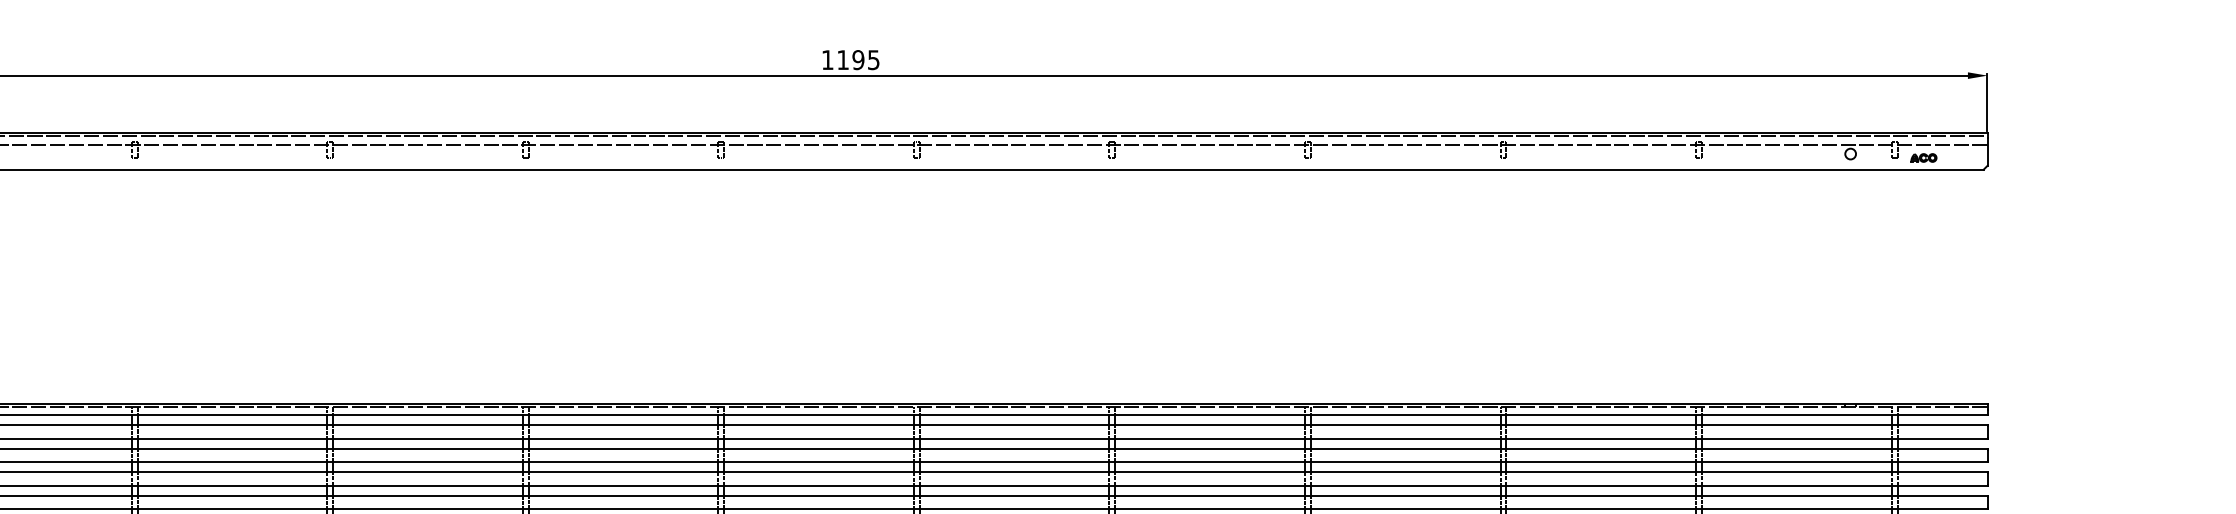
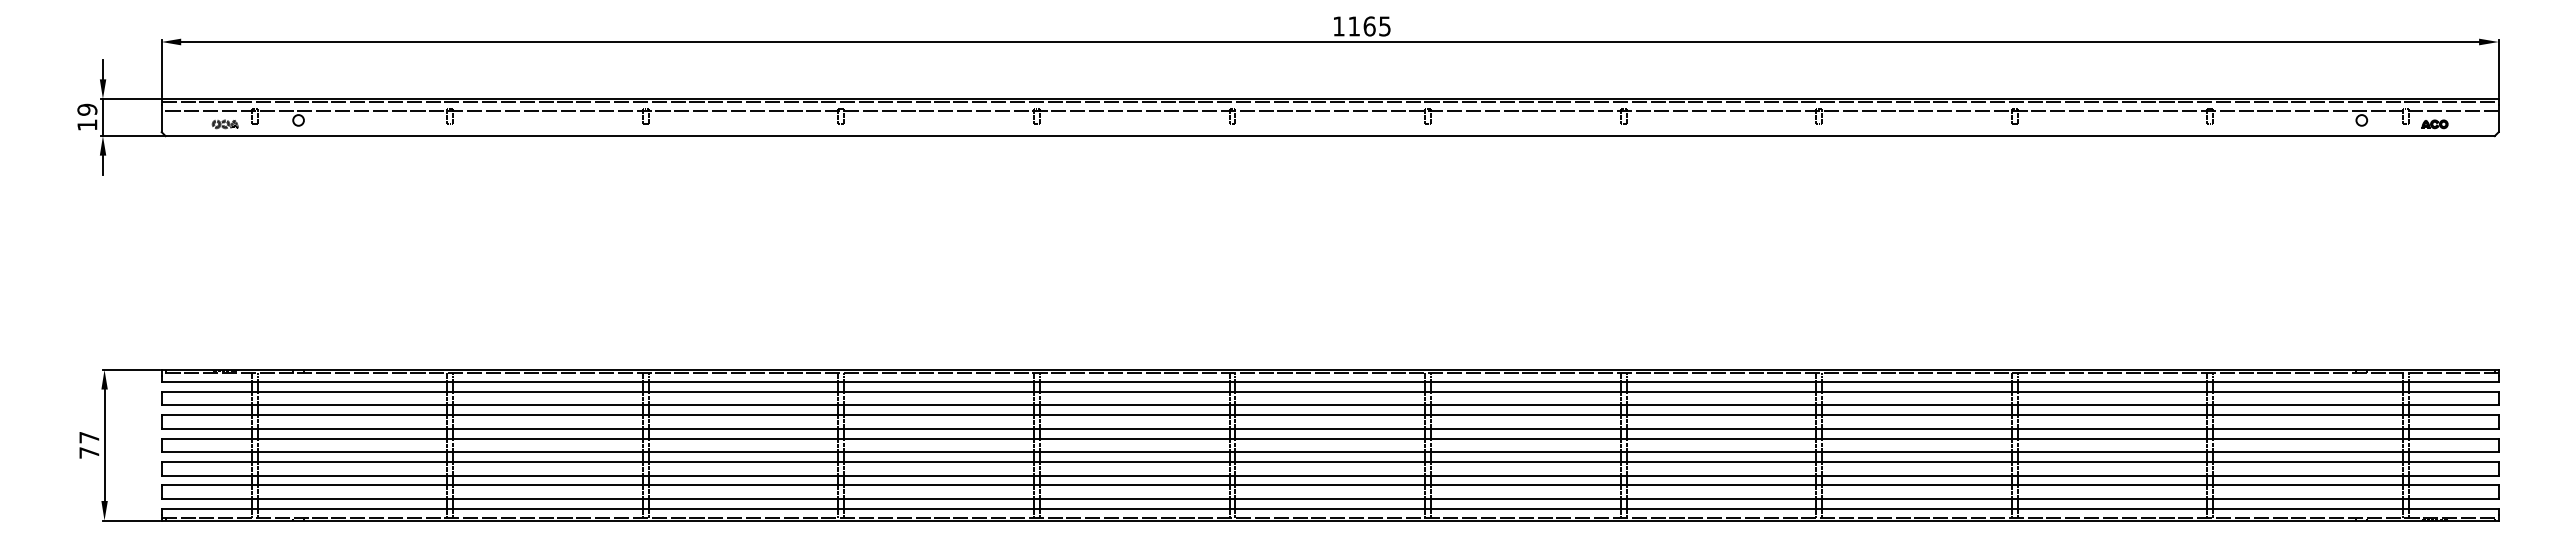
text: (858, 60) -> (1369, 26), 1195 -> 1165

